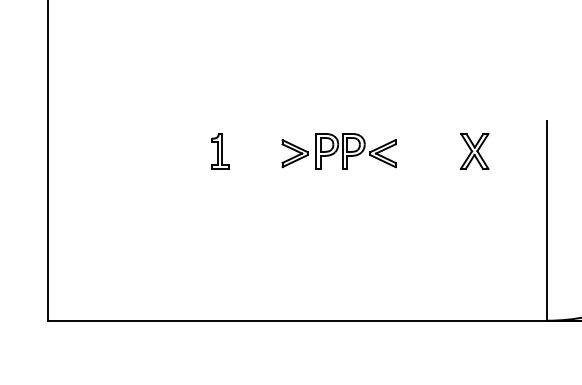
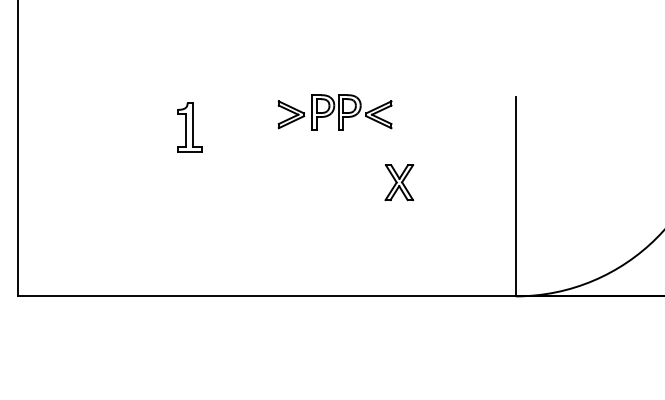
part: (220, 151) -> (189, 127), size x1.4
part: (338, 151) -> (334, 112), moved
part: (474, 151) -> (399, 182), moved

